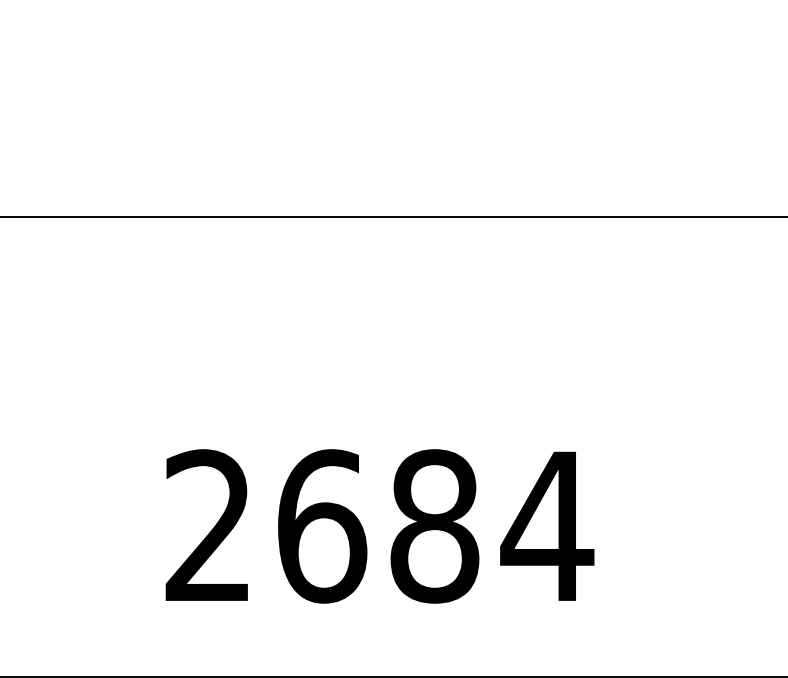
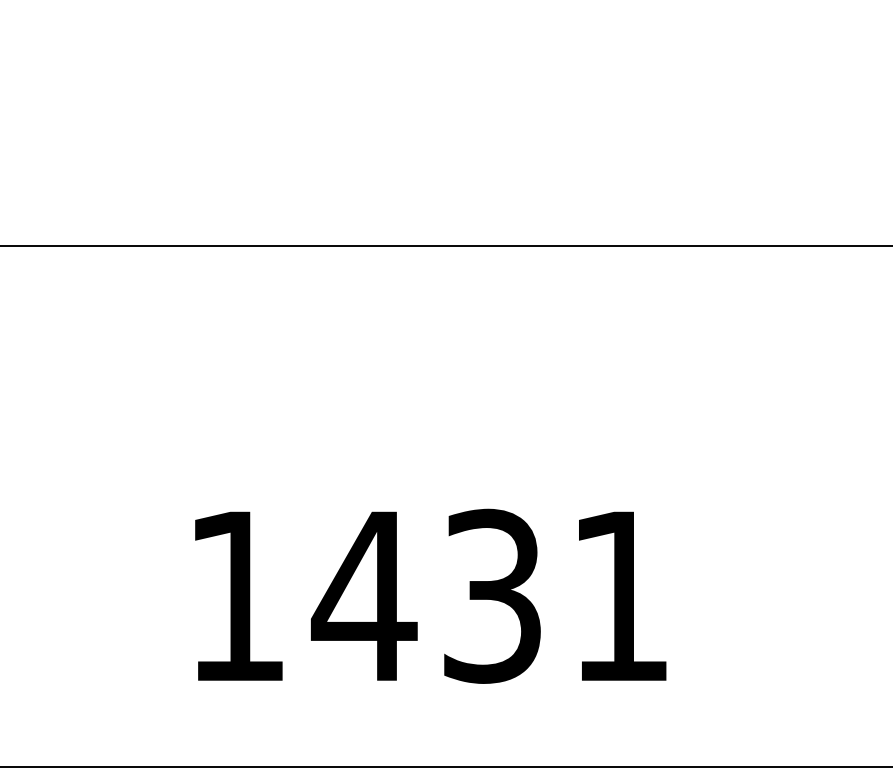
text: (379, 526) -> (430, 596), 2684 -> 1431

